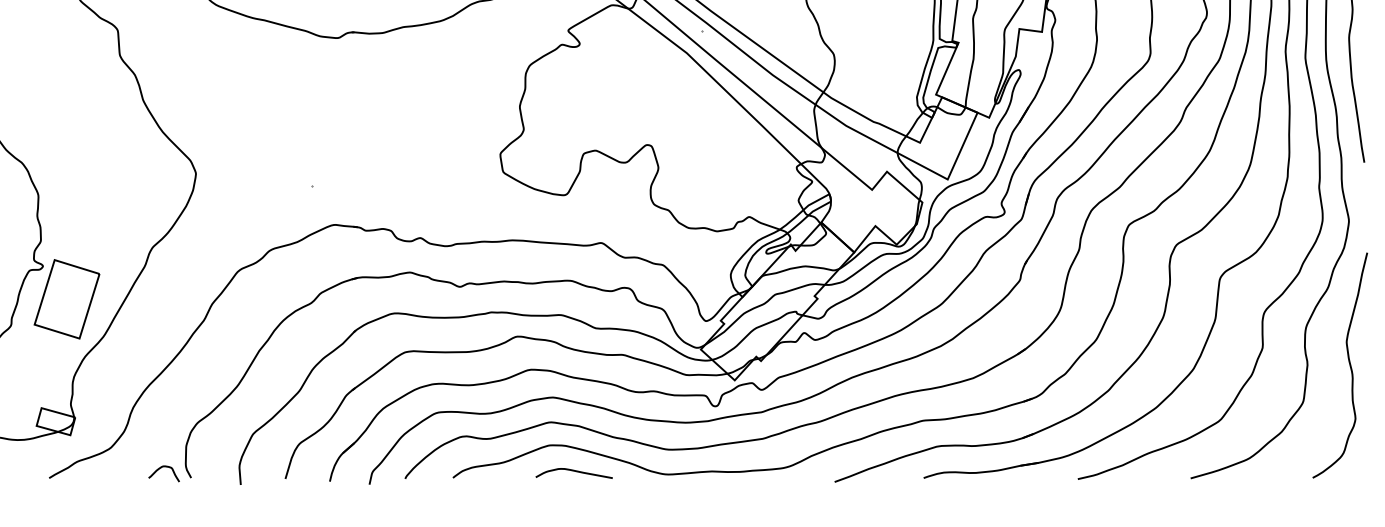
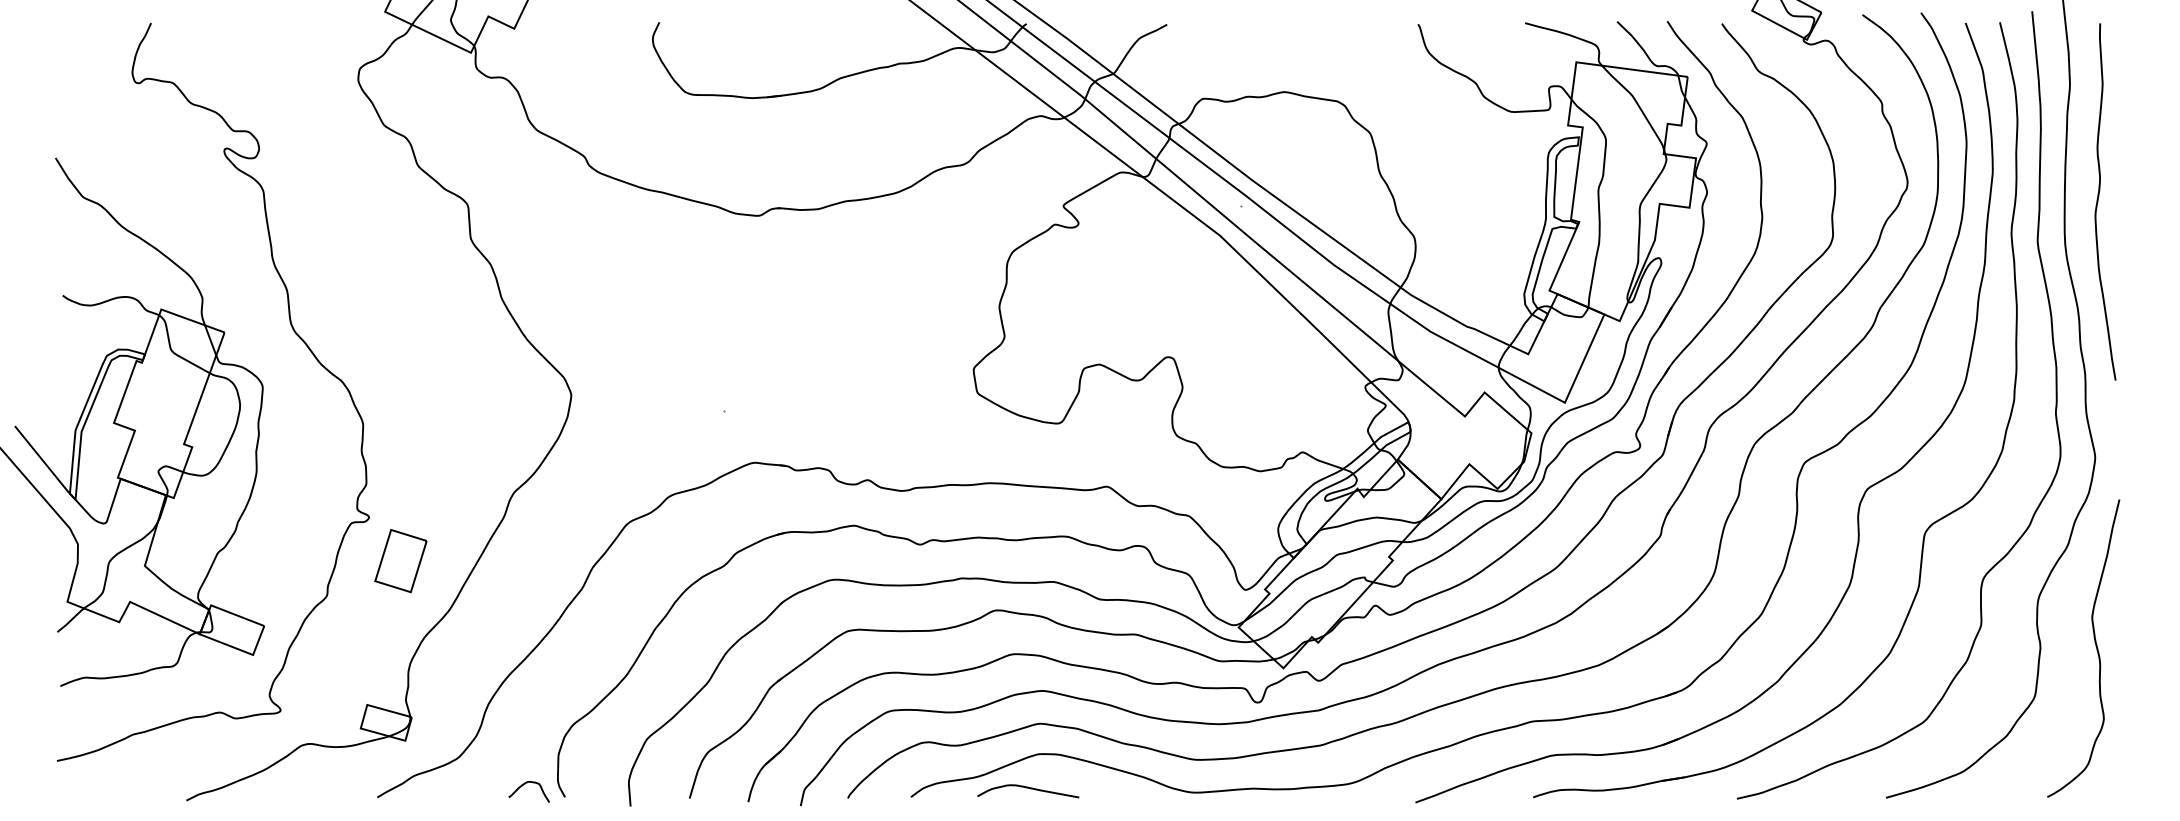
part: (66, 298) -> (400, 560), size x0.6
curve: (575, 472) -> (1030, 789), moved

